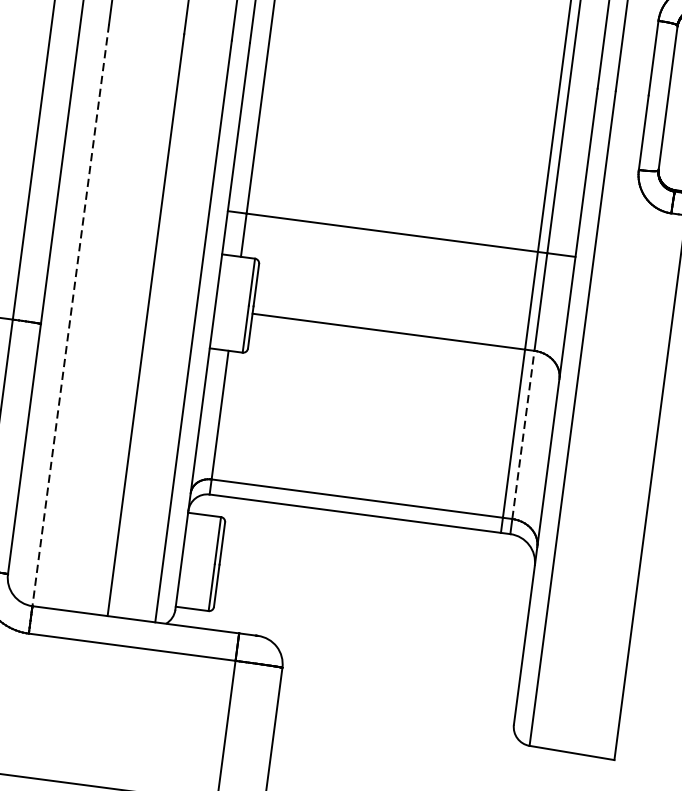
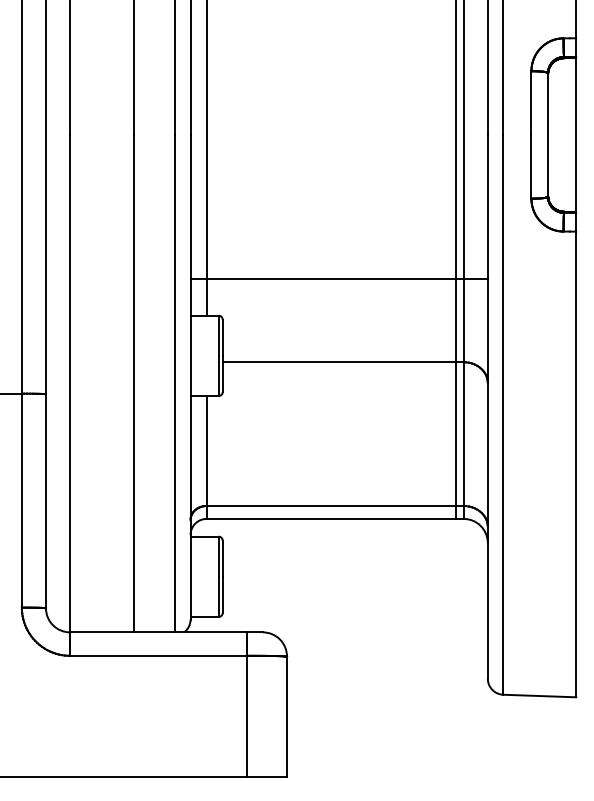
line: (71, 315) -> (70, 383), dashed -> solid
line: (523, 435) -> (463, 434), dashed -> solid

